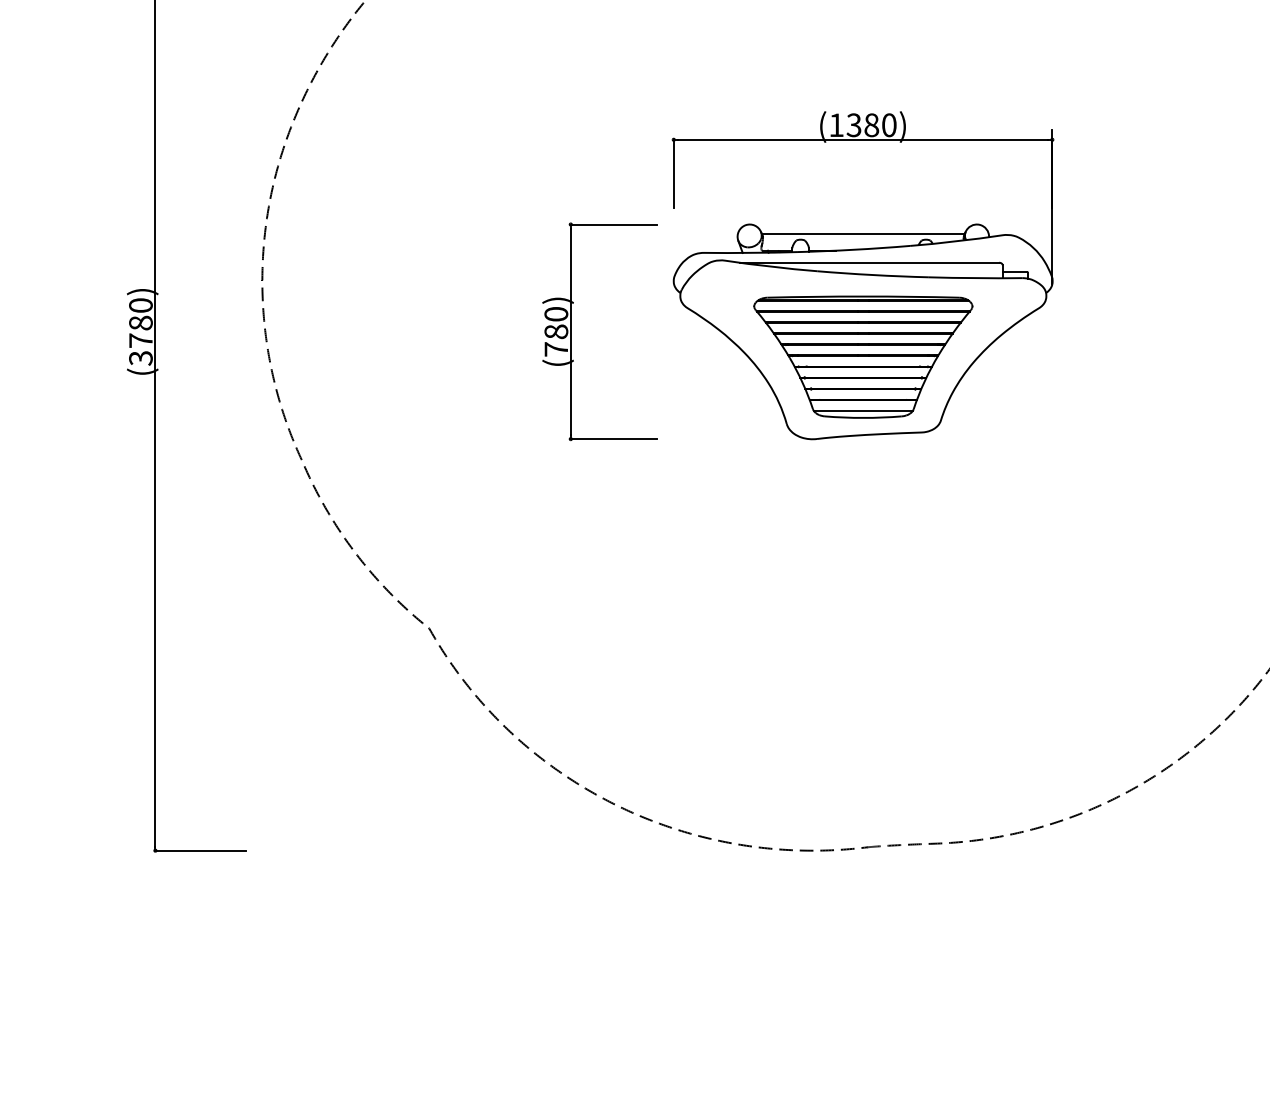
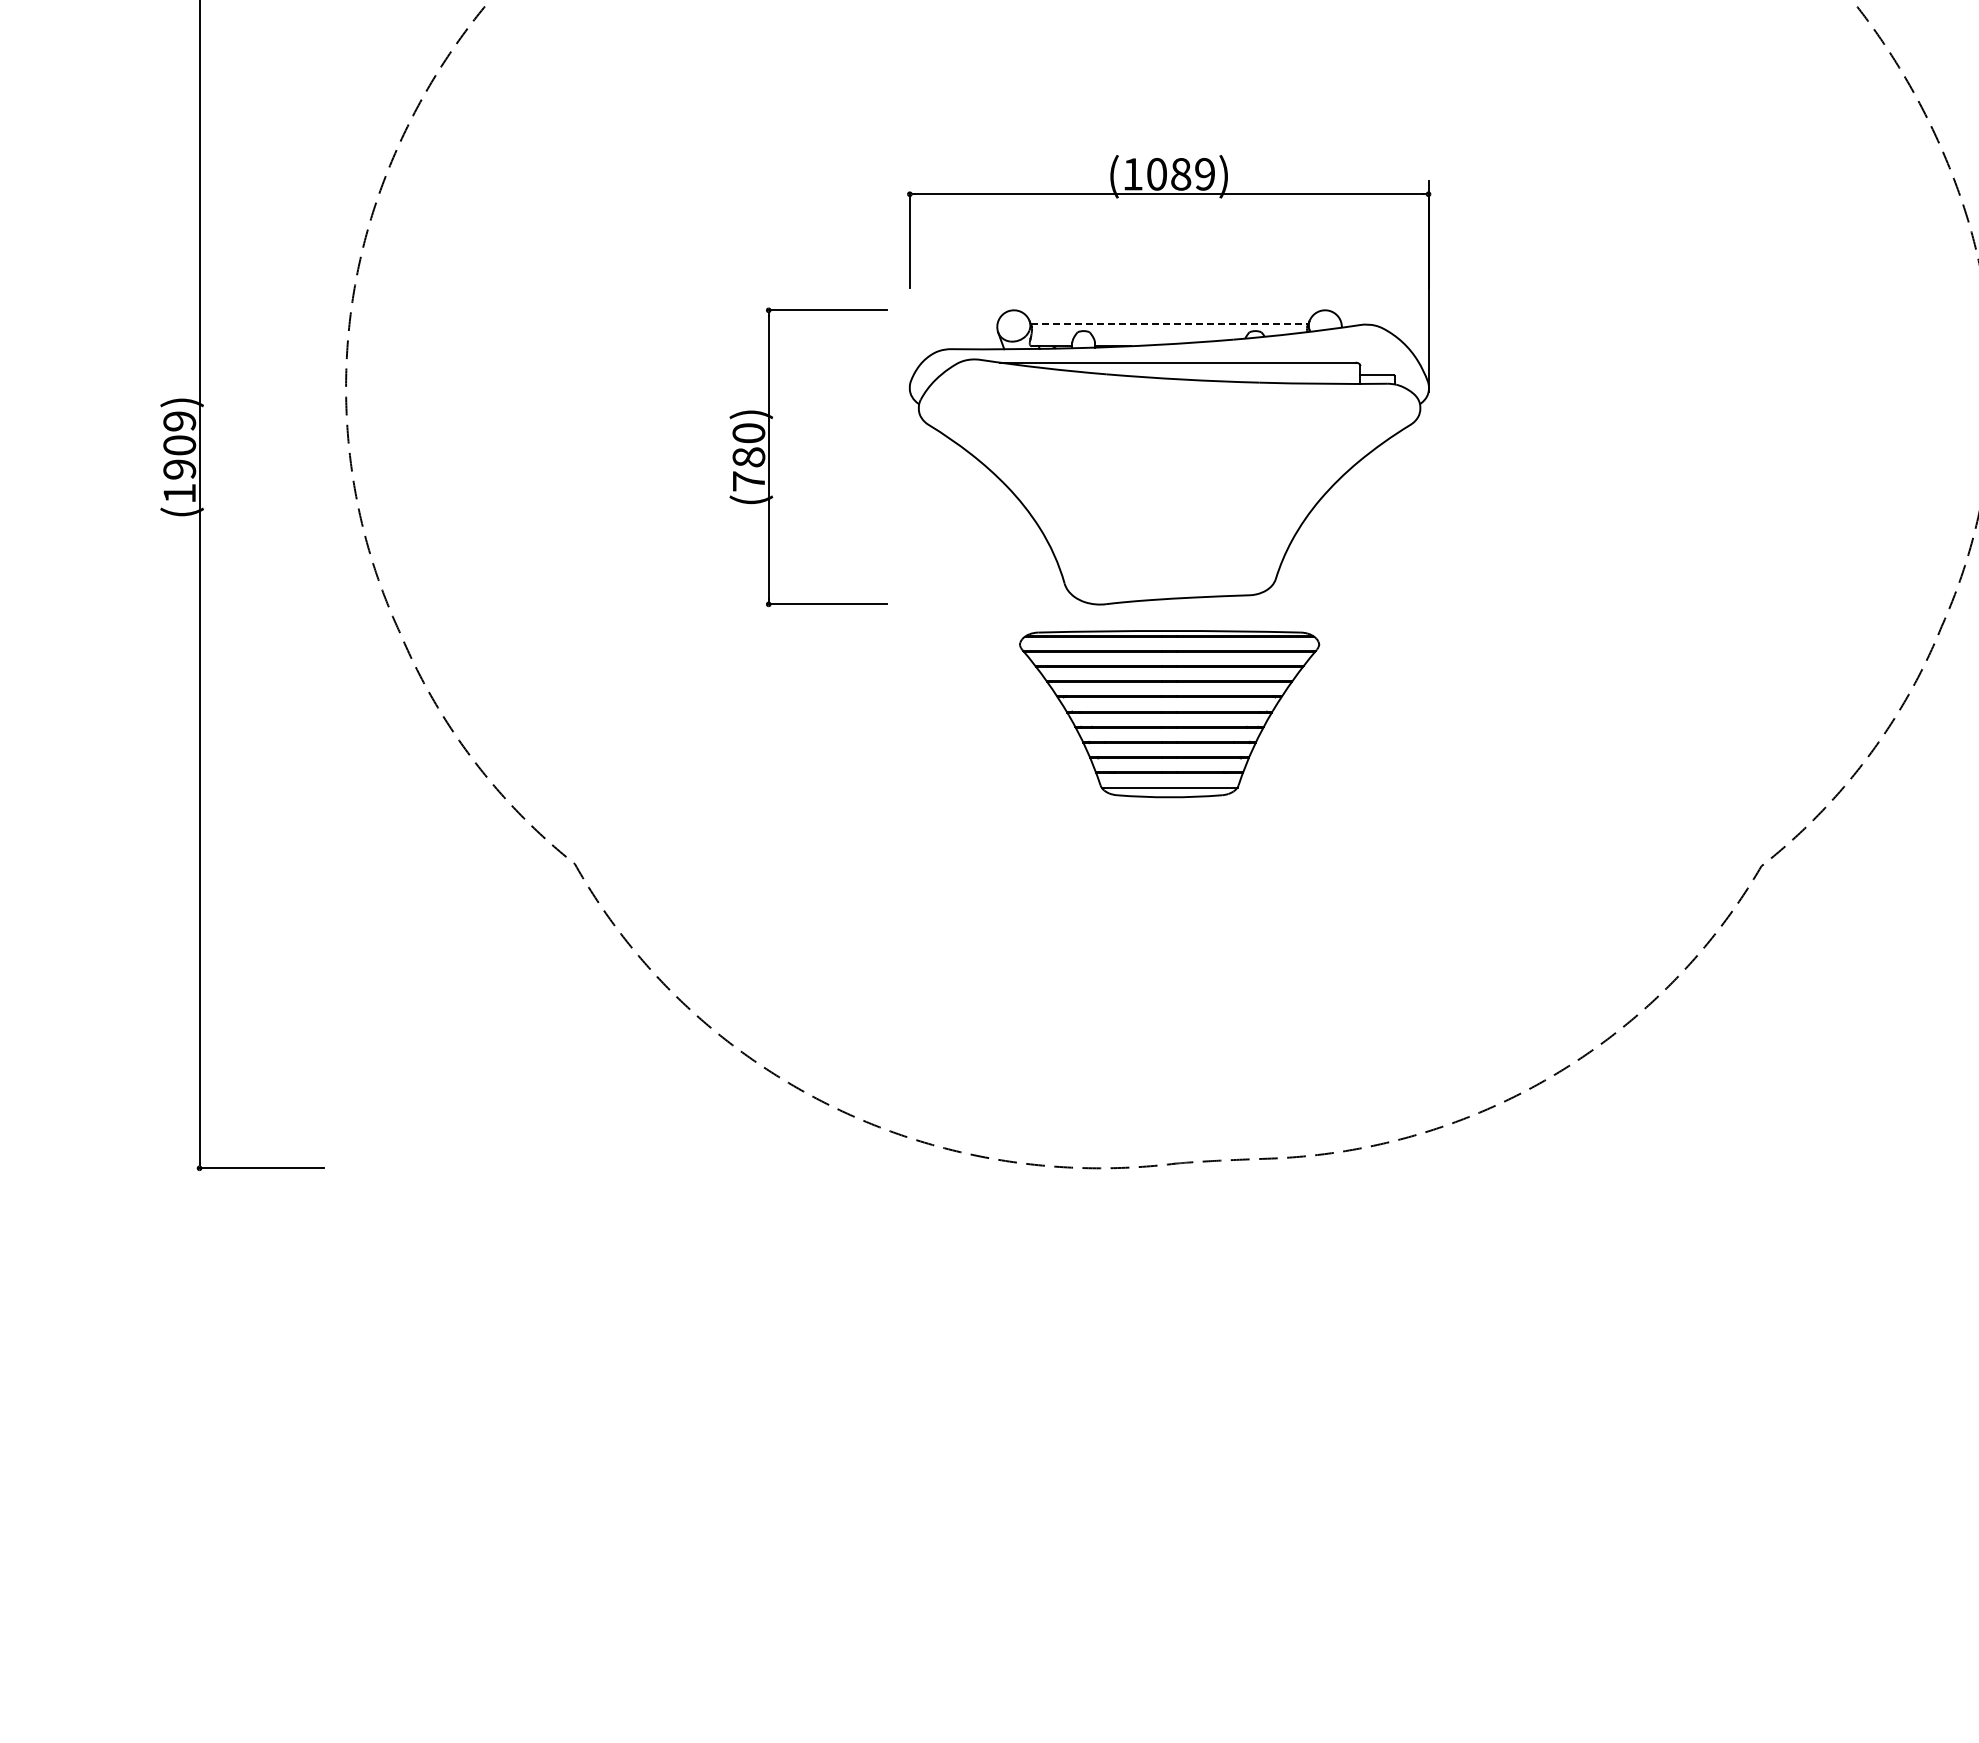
text: (871, 125) -> (1180, 174), (1380) -> (1089)
line: (863, 234) -> (1169, 323), solid -> dashed
text: (140, 331) -> (179, 457), (3780) -> (1909)
part: (863, 357) -> (1169, 714), moved

